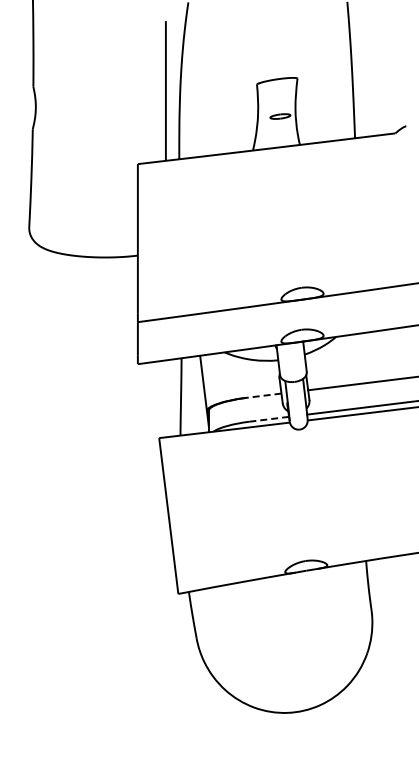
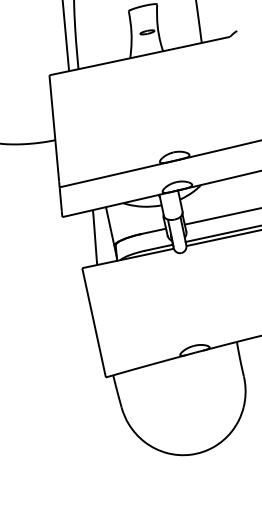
line: (262, 395) -> (152, 231), dashed -> solid
line: (269, 419) -> (159, 247), dashed -> solid

